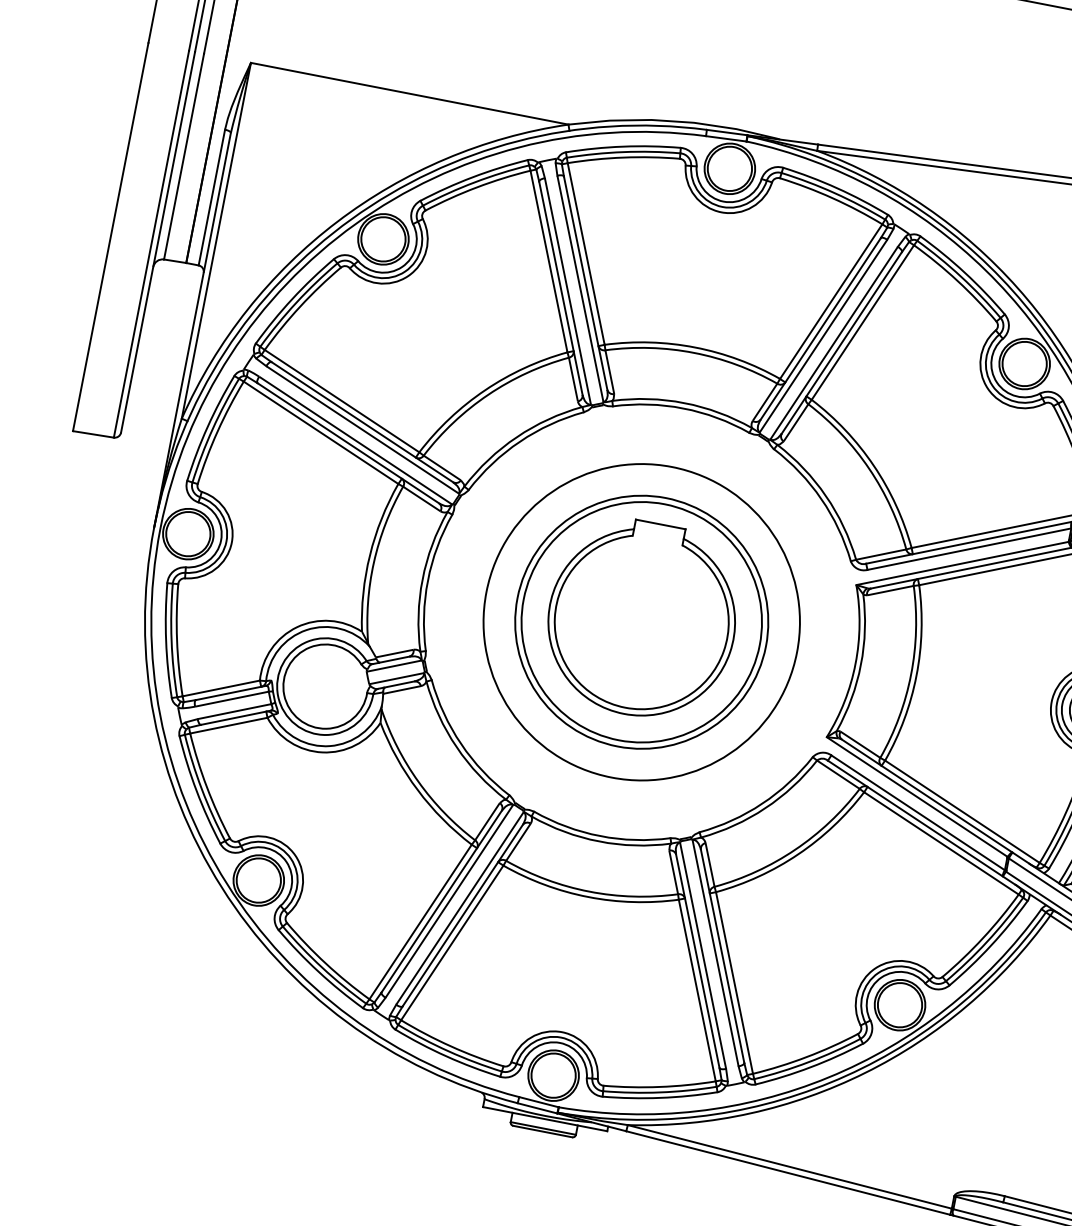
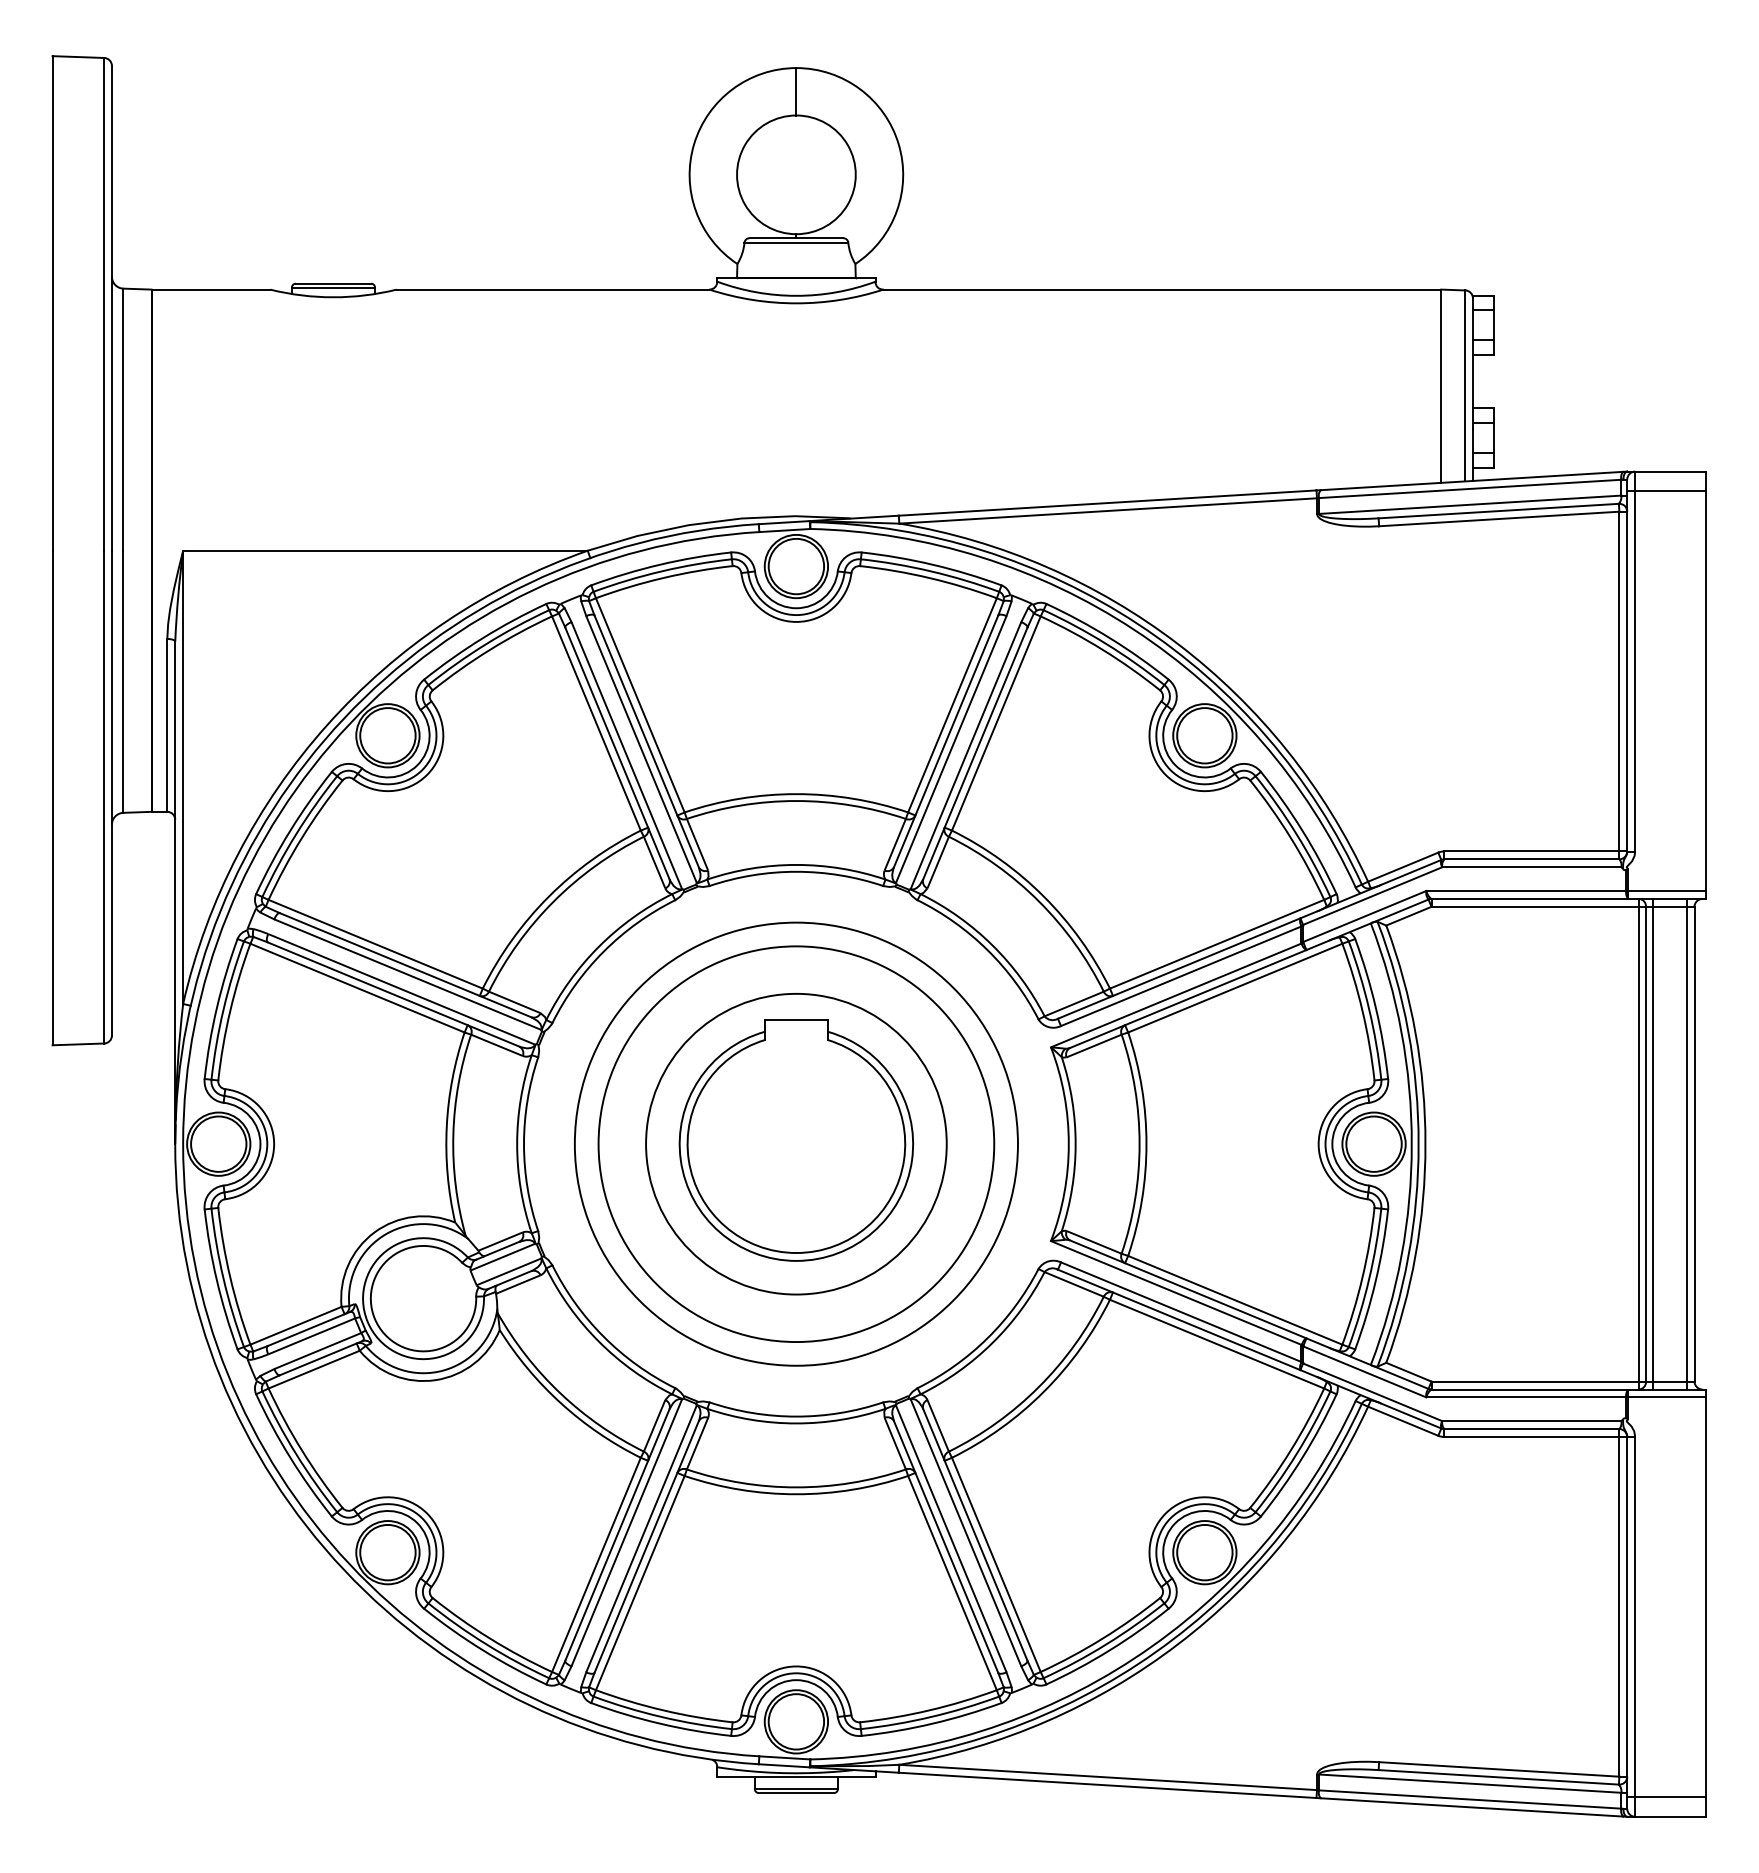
circle: (641, 621) -> (796, 1143), size x1.4

